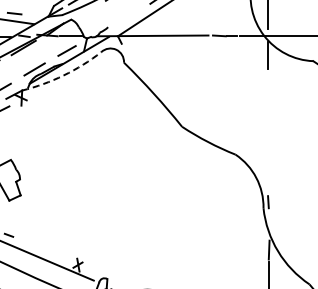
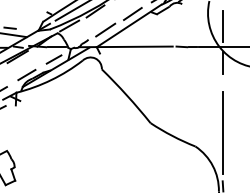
line: (85, 10) -> (69, 25), added
line: (128, 15) -> (105, 29), added
arc: (63, 75) -> (51, 80), dashed -> solid
line: (268, 138) -> (223, 132), added

